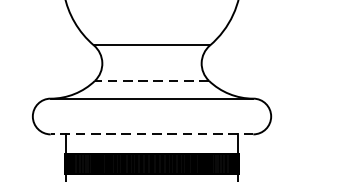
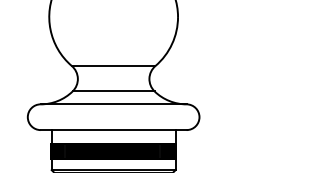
line: (151, 80) -> (113, 91), dashed -> solid
line: (151, 134) -> (113, 130), dashed -> solid

